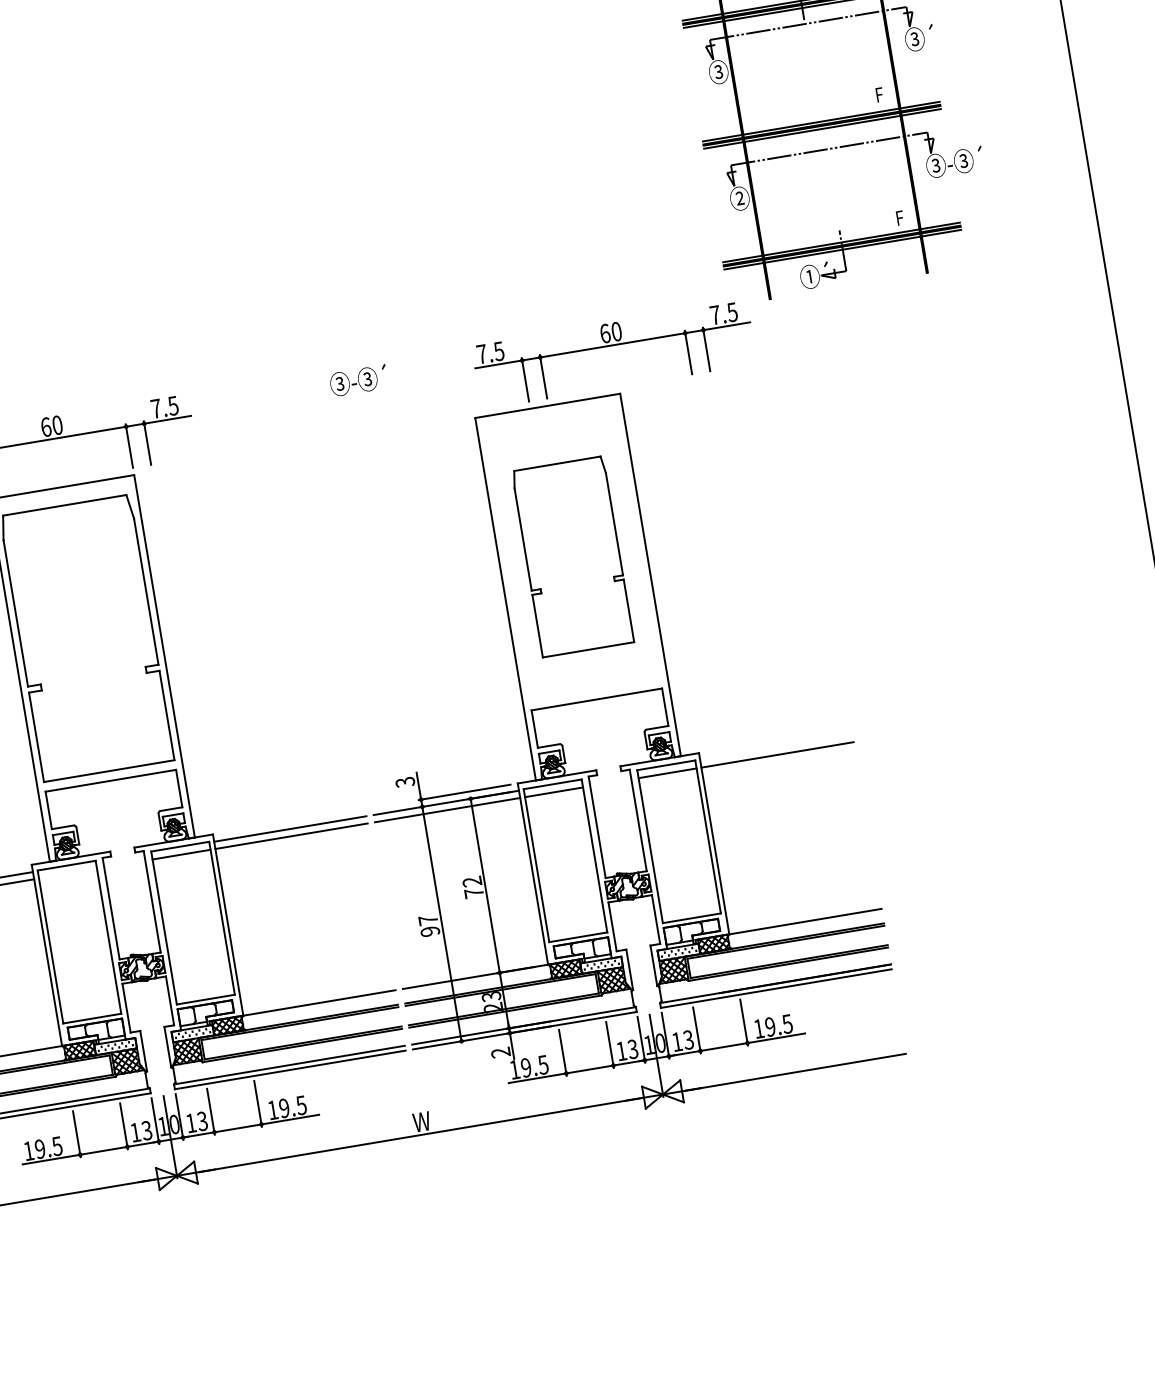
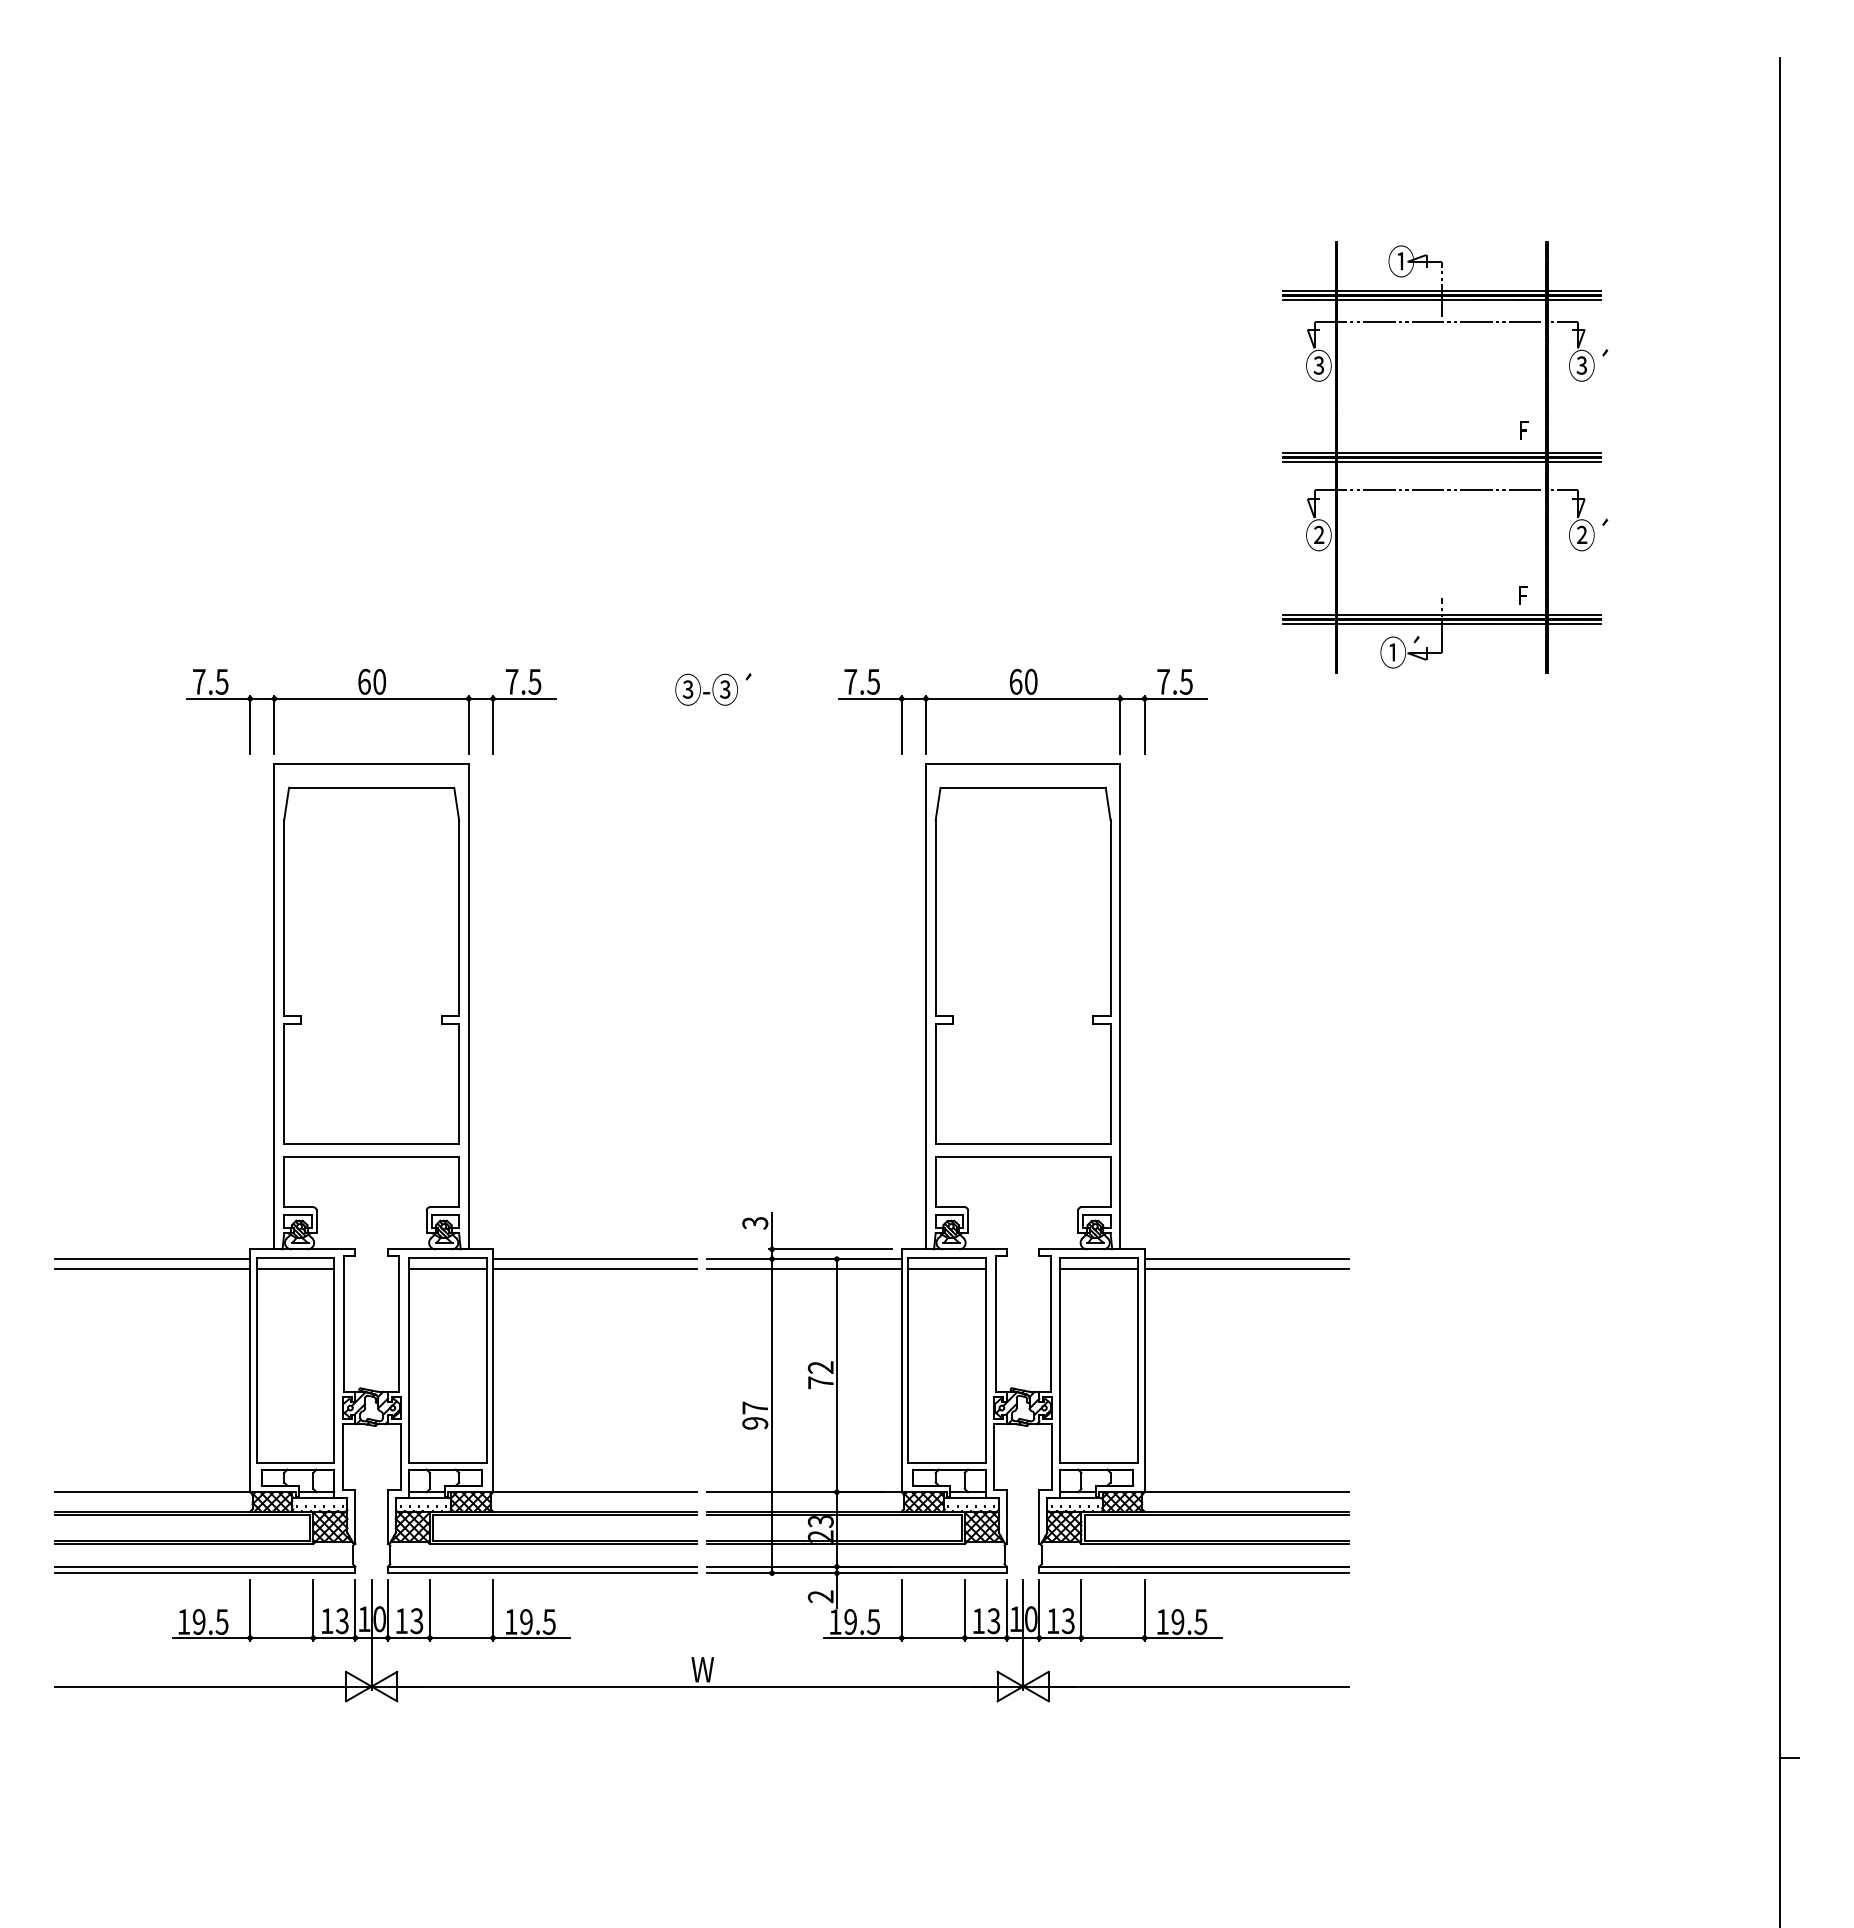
text: (957, 161) -> (1610, 534), ③-③´ -> ②´
part: (612, 345) -> (1022, 699), moved
text: (358, 380) -> (713, 689), moved
part: (572, 556) -> (1022, 965), size x1.43
line: (776, 748) -> (1246, 1259), added
line: (67, 873) -> (295, 1268), added

